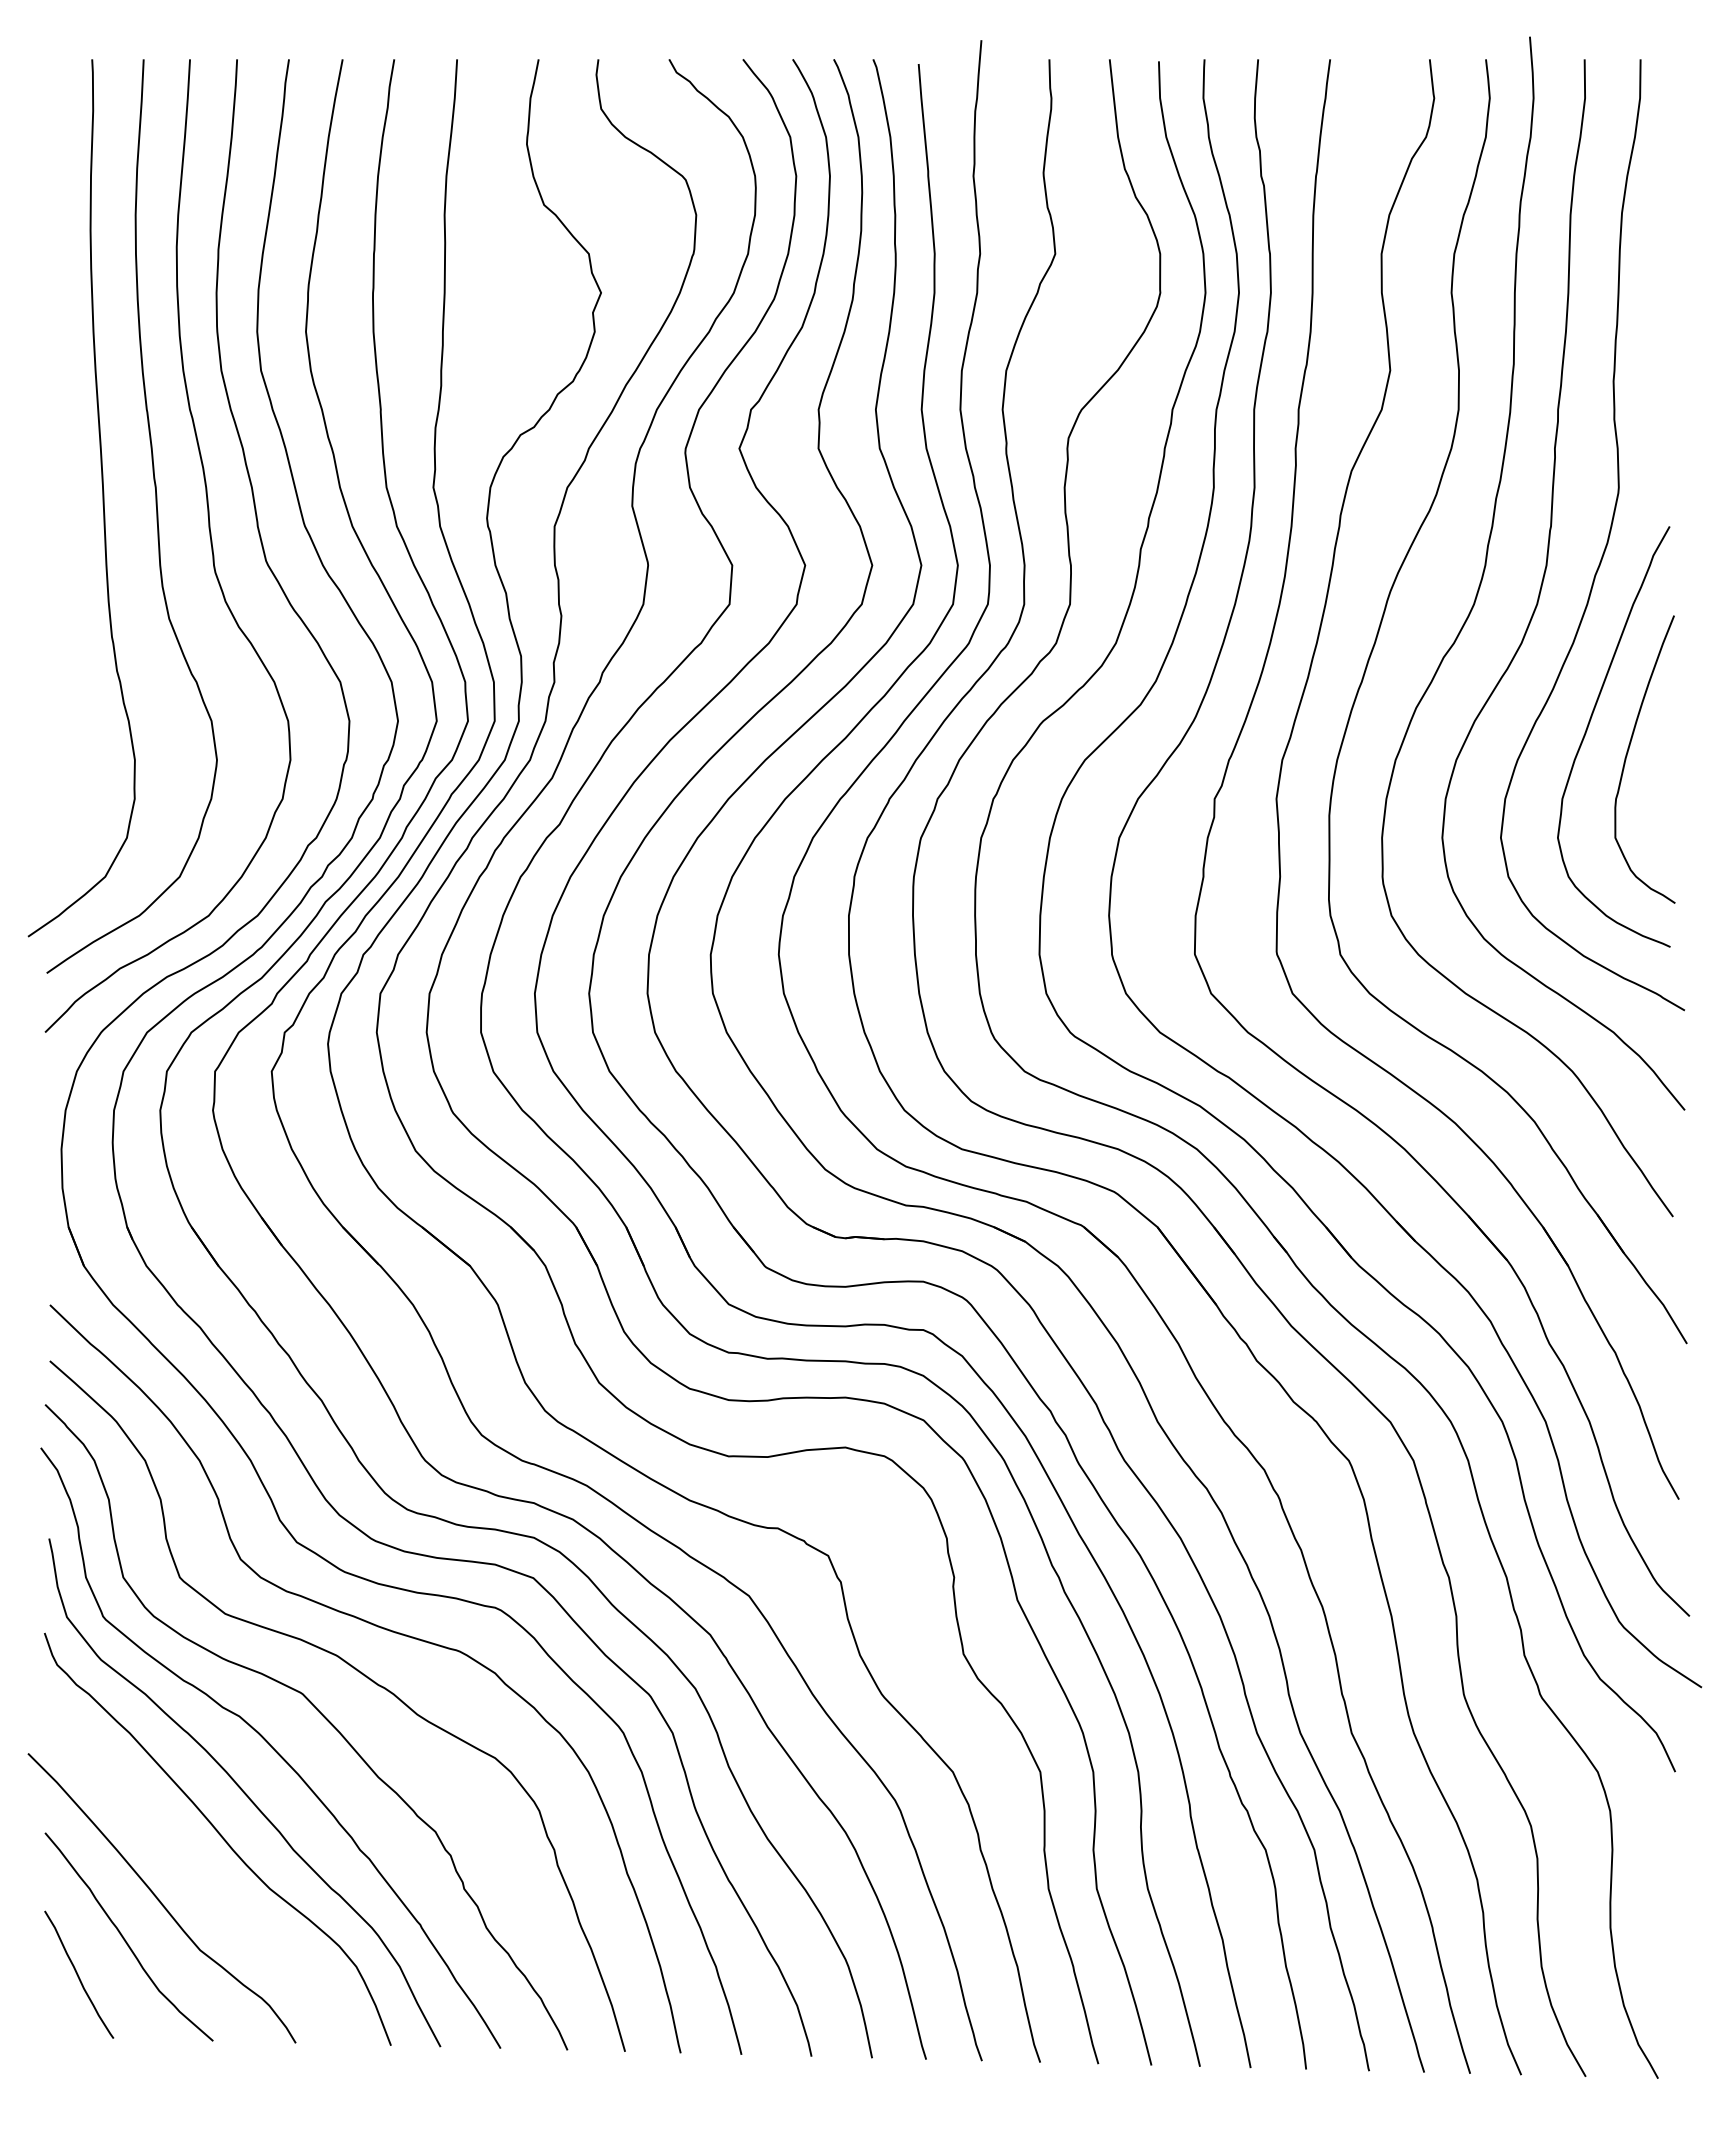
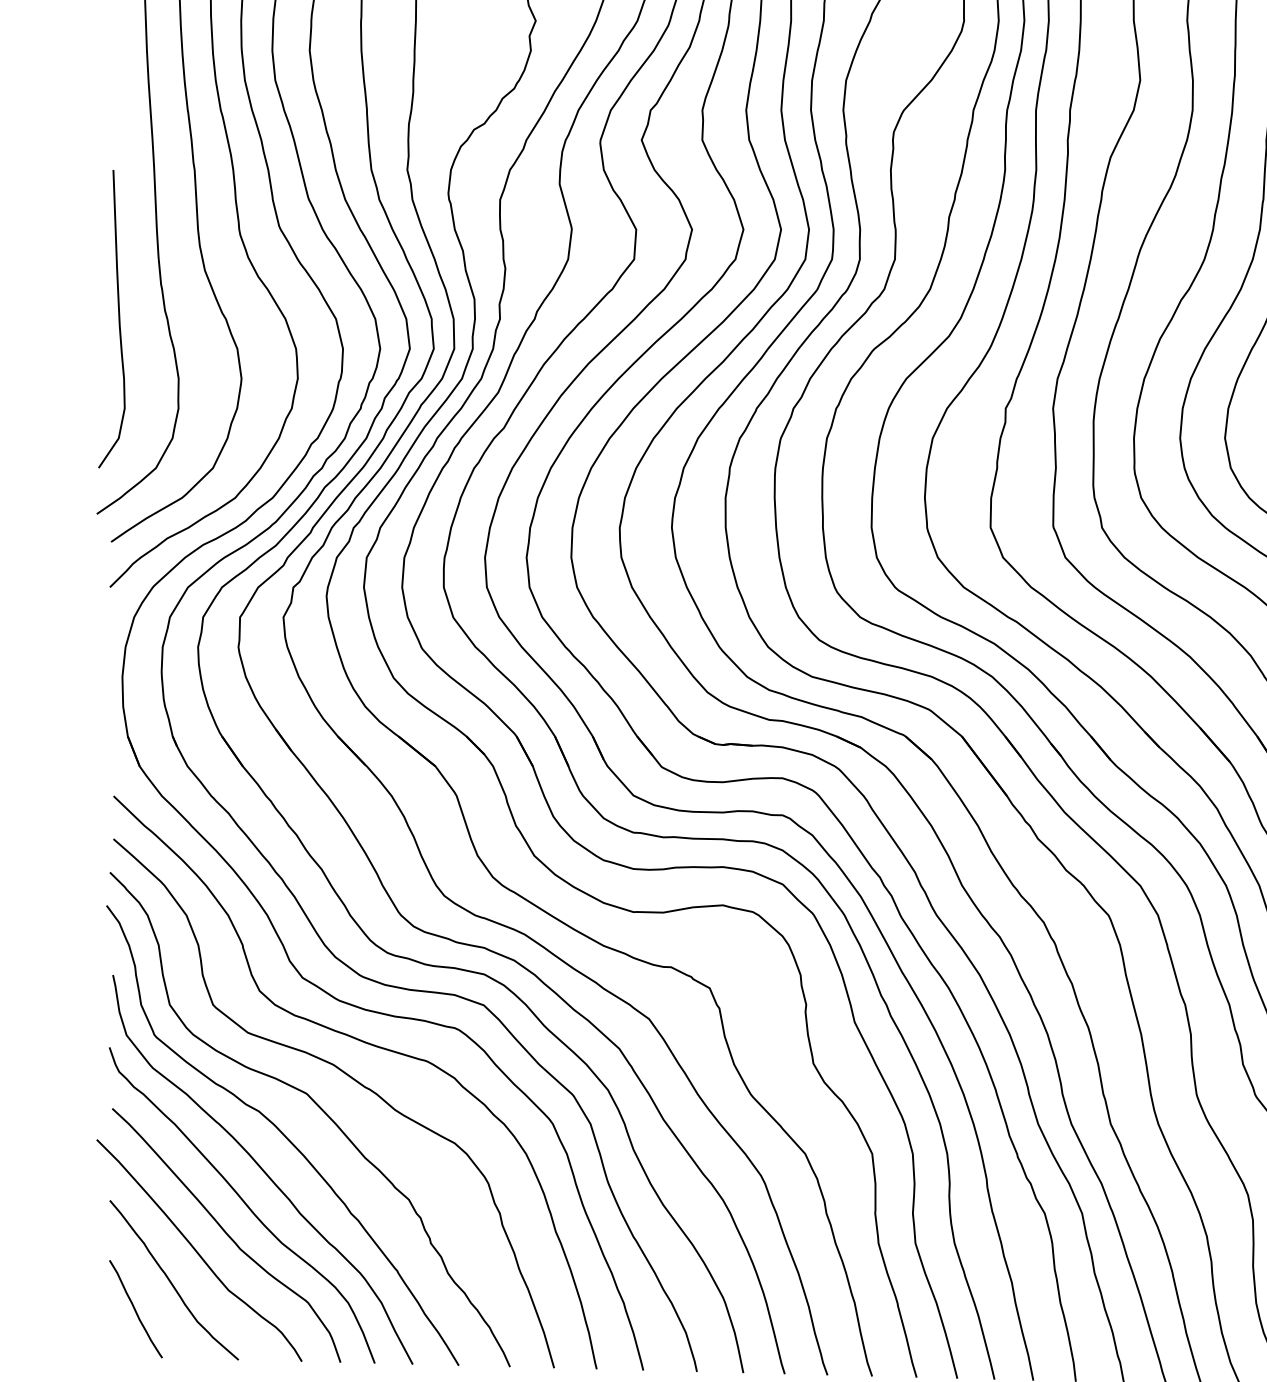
curve: (56, 681) -> (118, 318), added
curve: (197, 1877) -> (226, 1234), added

